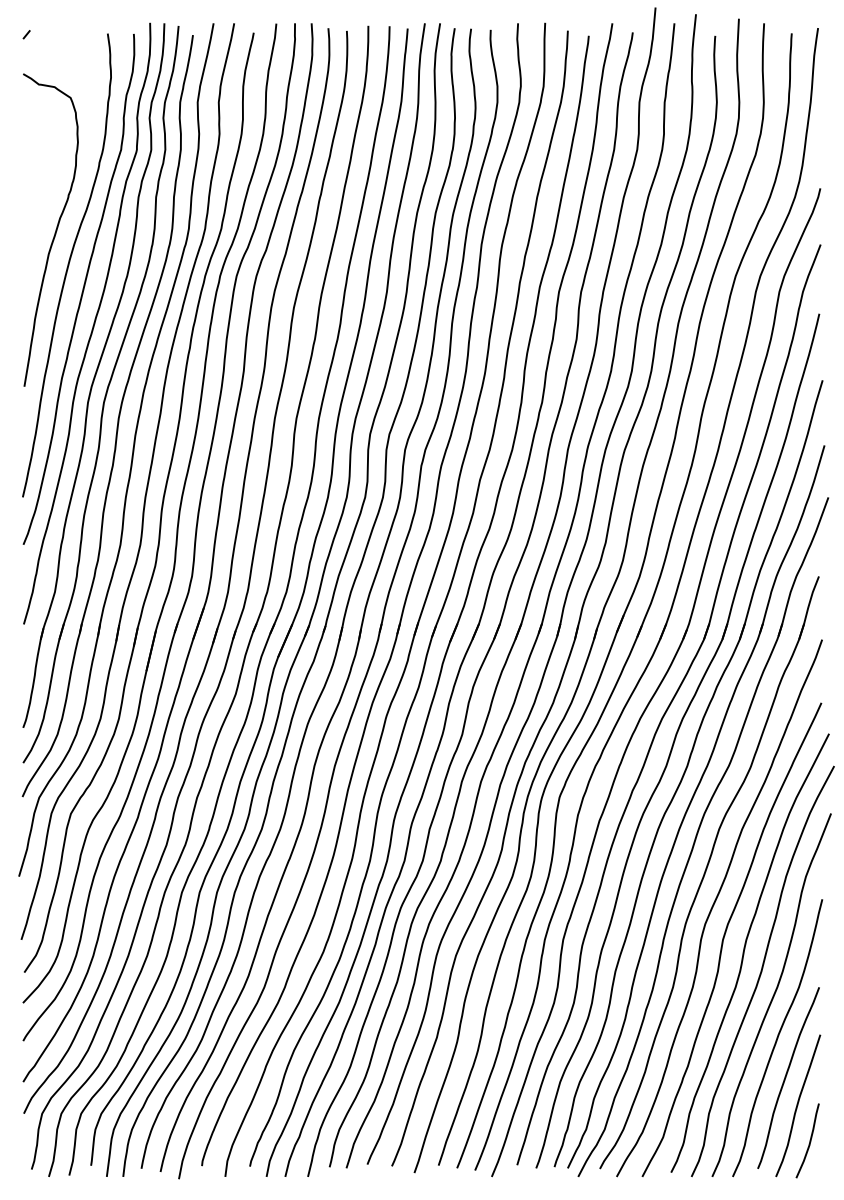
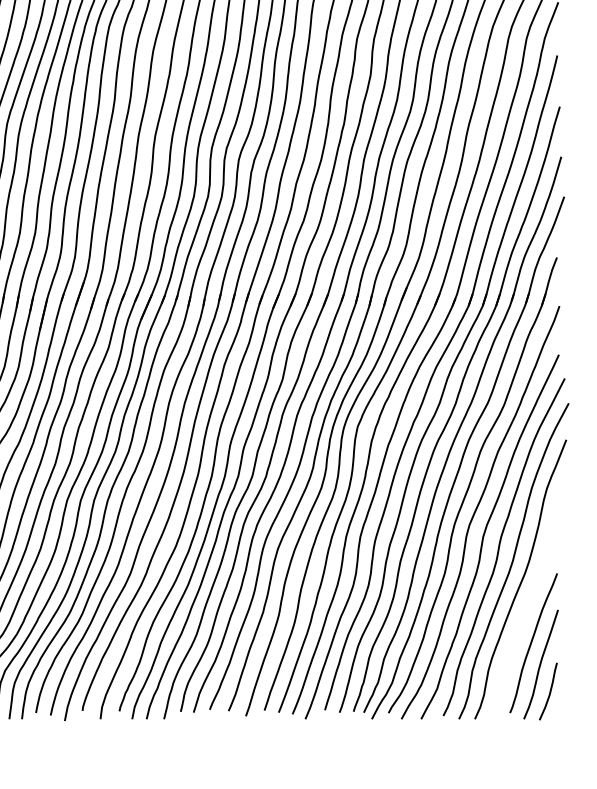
curve: (777, 1038) -> (525, 612), removed

